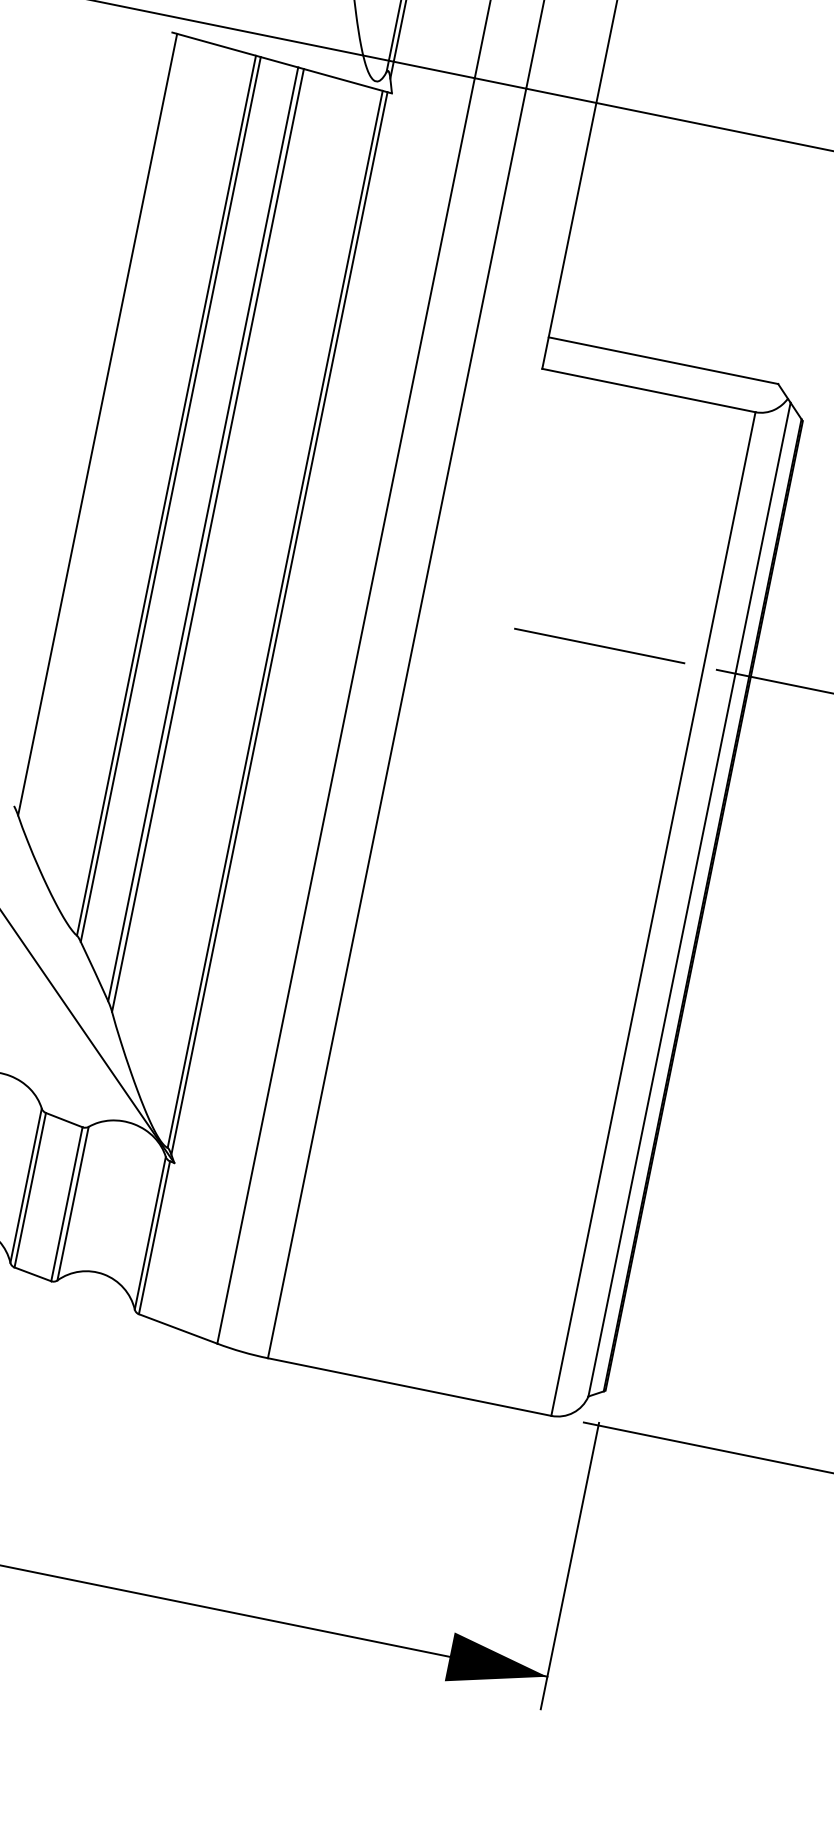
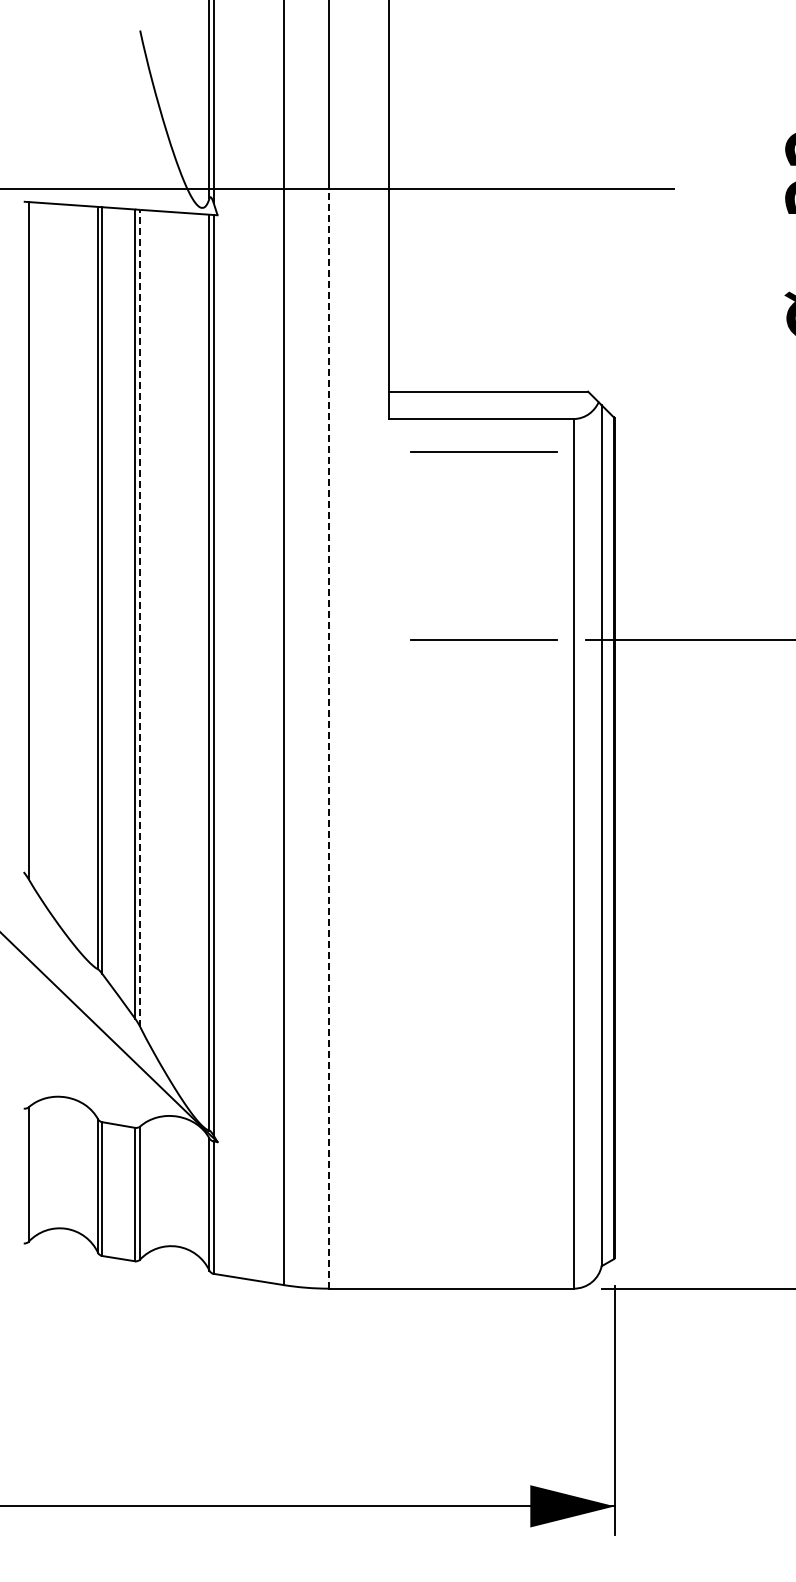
line: (643, 428) -> (483, 451), added
line: (208, 540) -> (140, 618), solid -> dashed
line: (397, 723) -> (328, 738), solid -> dashed

